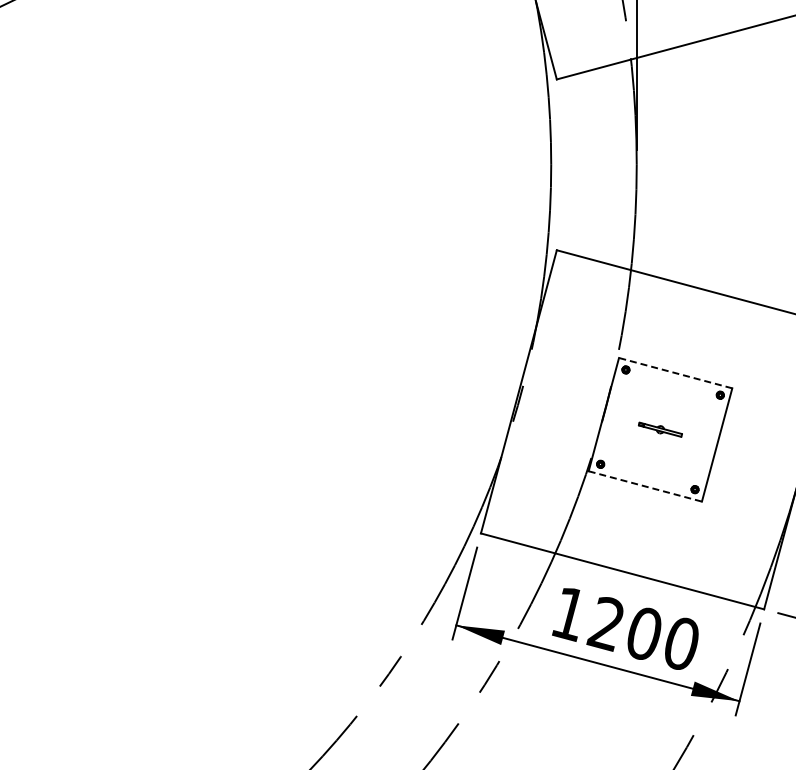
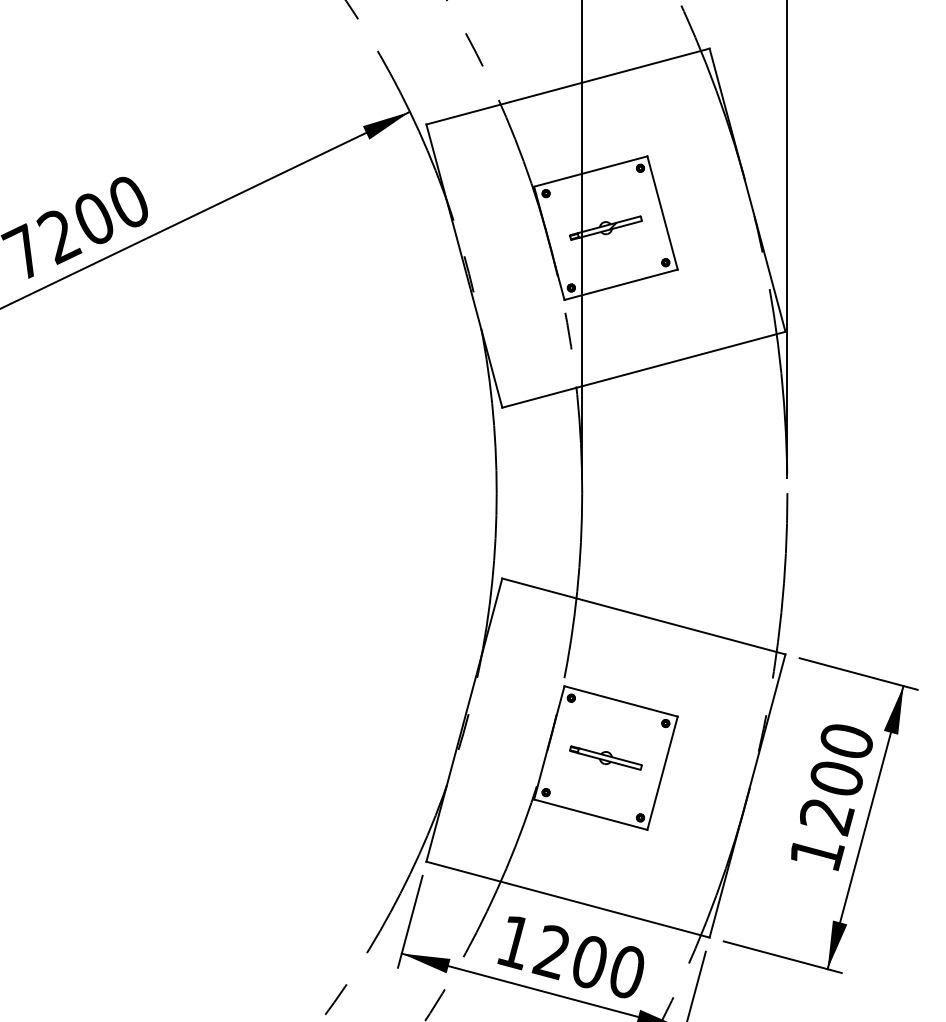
line: (676, 373) -> (621, 701), dashed -> solid
part: (660, 429) -> (605, 757), size x1.67
line: (645, 486) -> (590, 814), dashed -> solid

